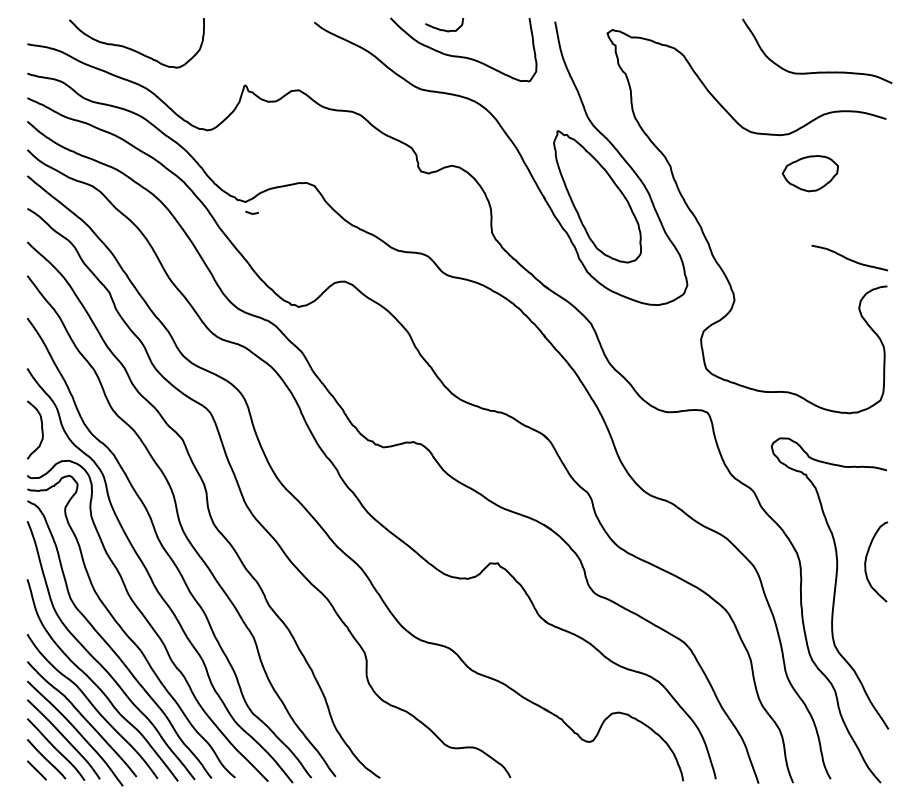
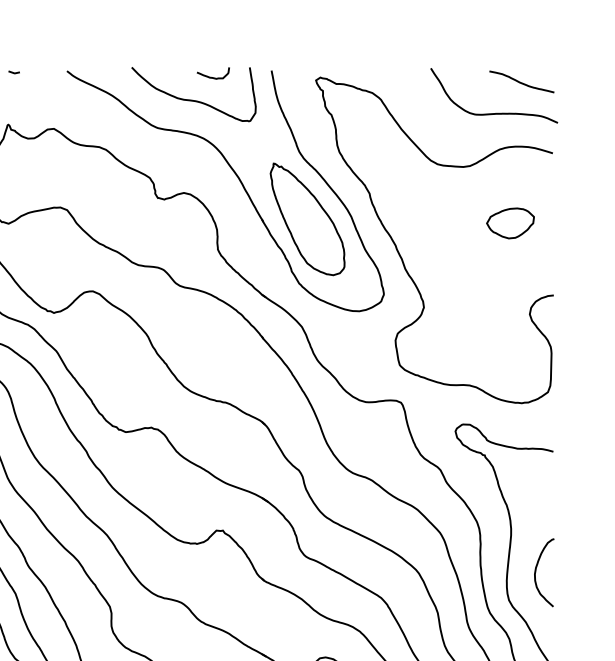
curve: (444, 29) -> (213, 77), moved
part: (809, 173) -> (509, 223), moved
line: (251, 212) -> (13, 72), moved
curve: (849, 258) -> (521, 82), moved
curve: (867, 557) -> (536, 569), moved

